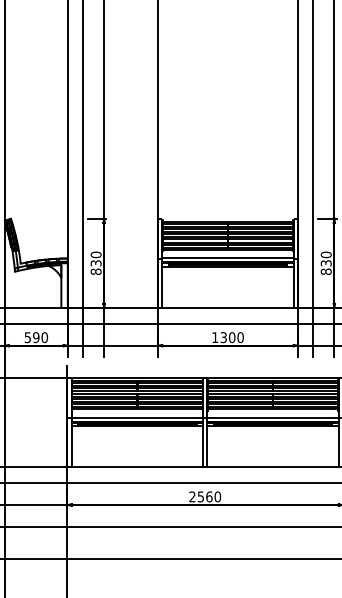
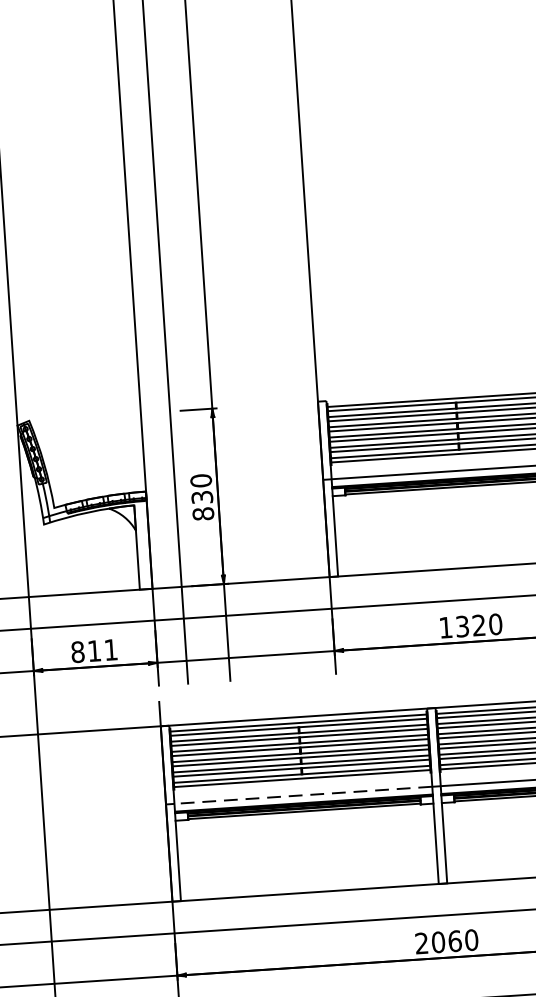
text: (36, 337) -> (94, 650), 590 -> 811
text: (231, 337) -> (477, 625), 1300 -> 1320
line: (137, 417) -> (303, 794), solid -> dashed
text: (200, 496) -> (437, 941), 2560 -> 2060

